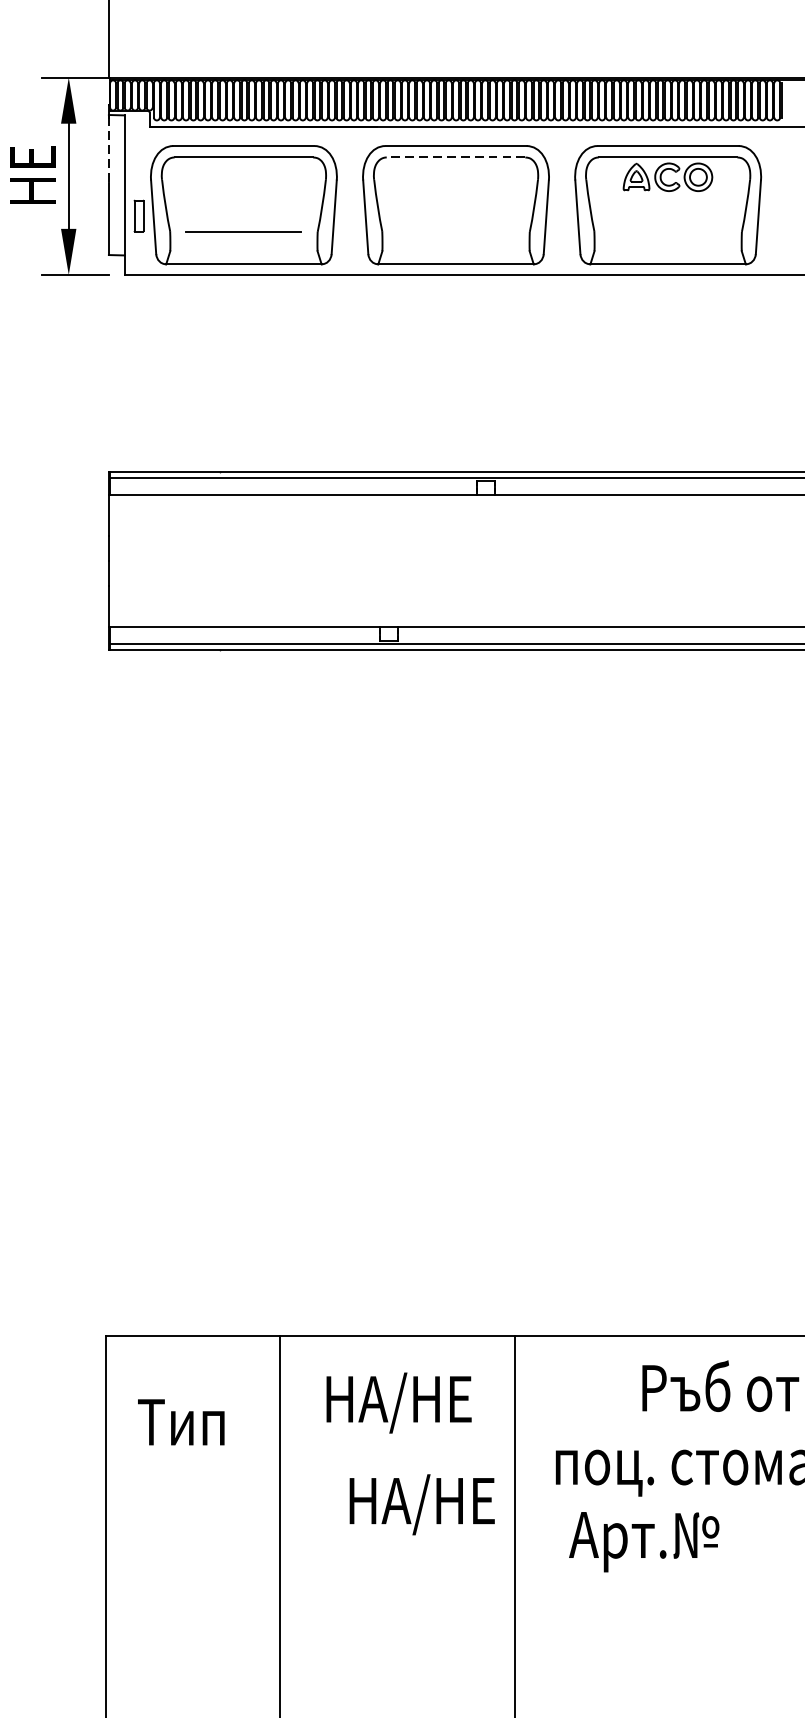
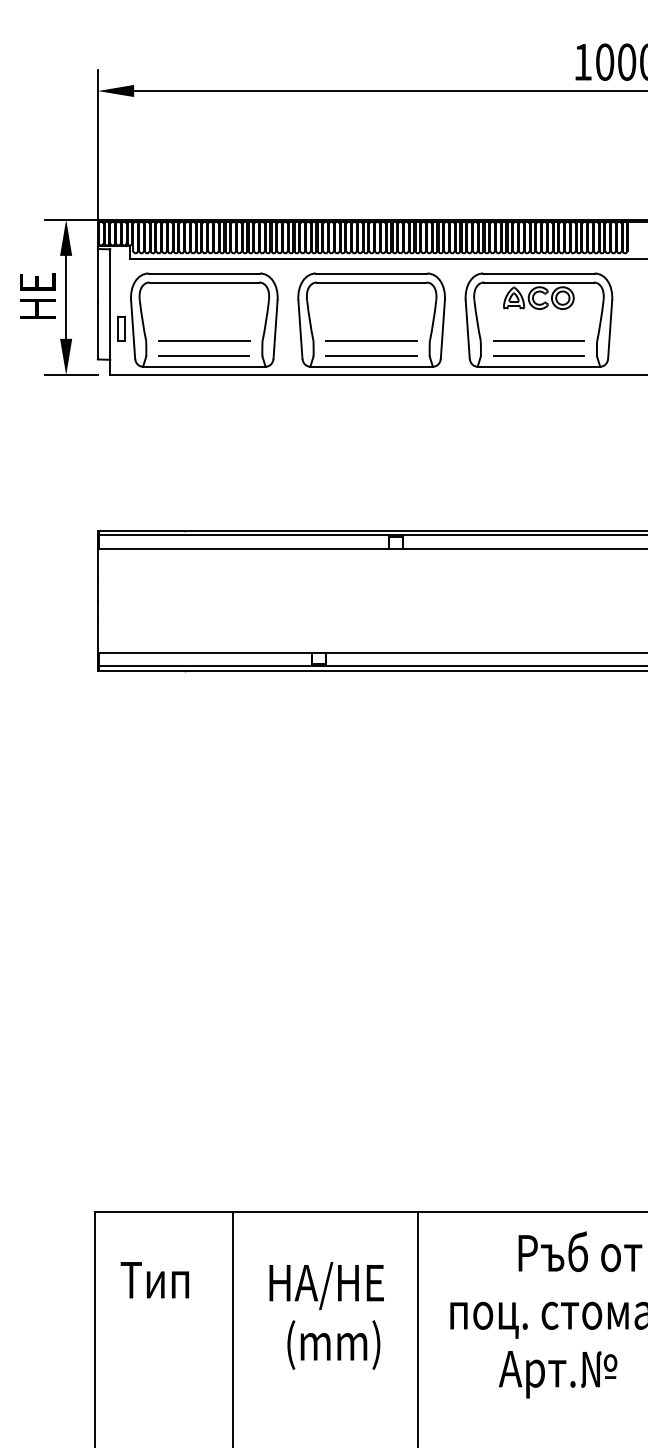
line: (108, 149) -> (97, 276), dashed -> solid
line: (455, 157) -> (371, 282), dashed -> solid
line: (455, 232) -> (371, 341), added
line: (667, 232) -> (538, 341), added
line: (667, 249) -> (538, 355), added
line: (242, 251) -> (203, 356), added
line: (455, 251) -> (371, 356), added
text: (398, 1403) -> (326, 1286), moved
text: (421, 1503) -> (344, 1344), HA/HE -> (mm)
text: (643, 1541) -> (557, 1374), moved

